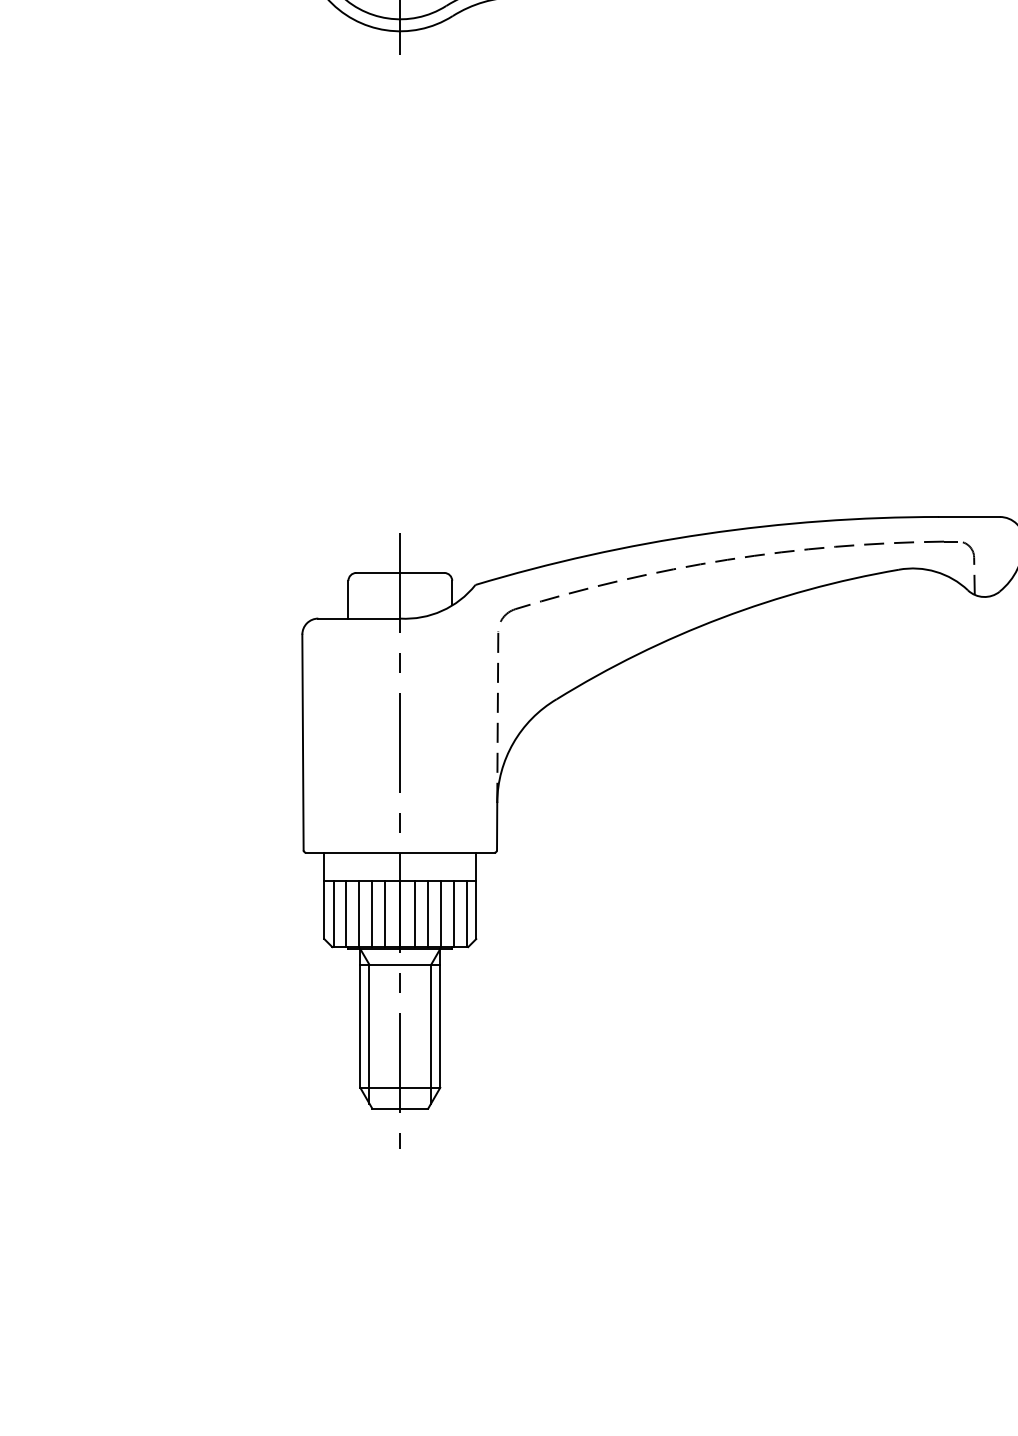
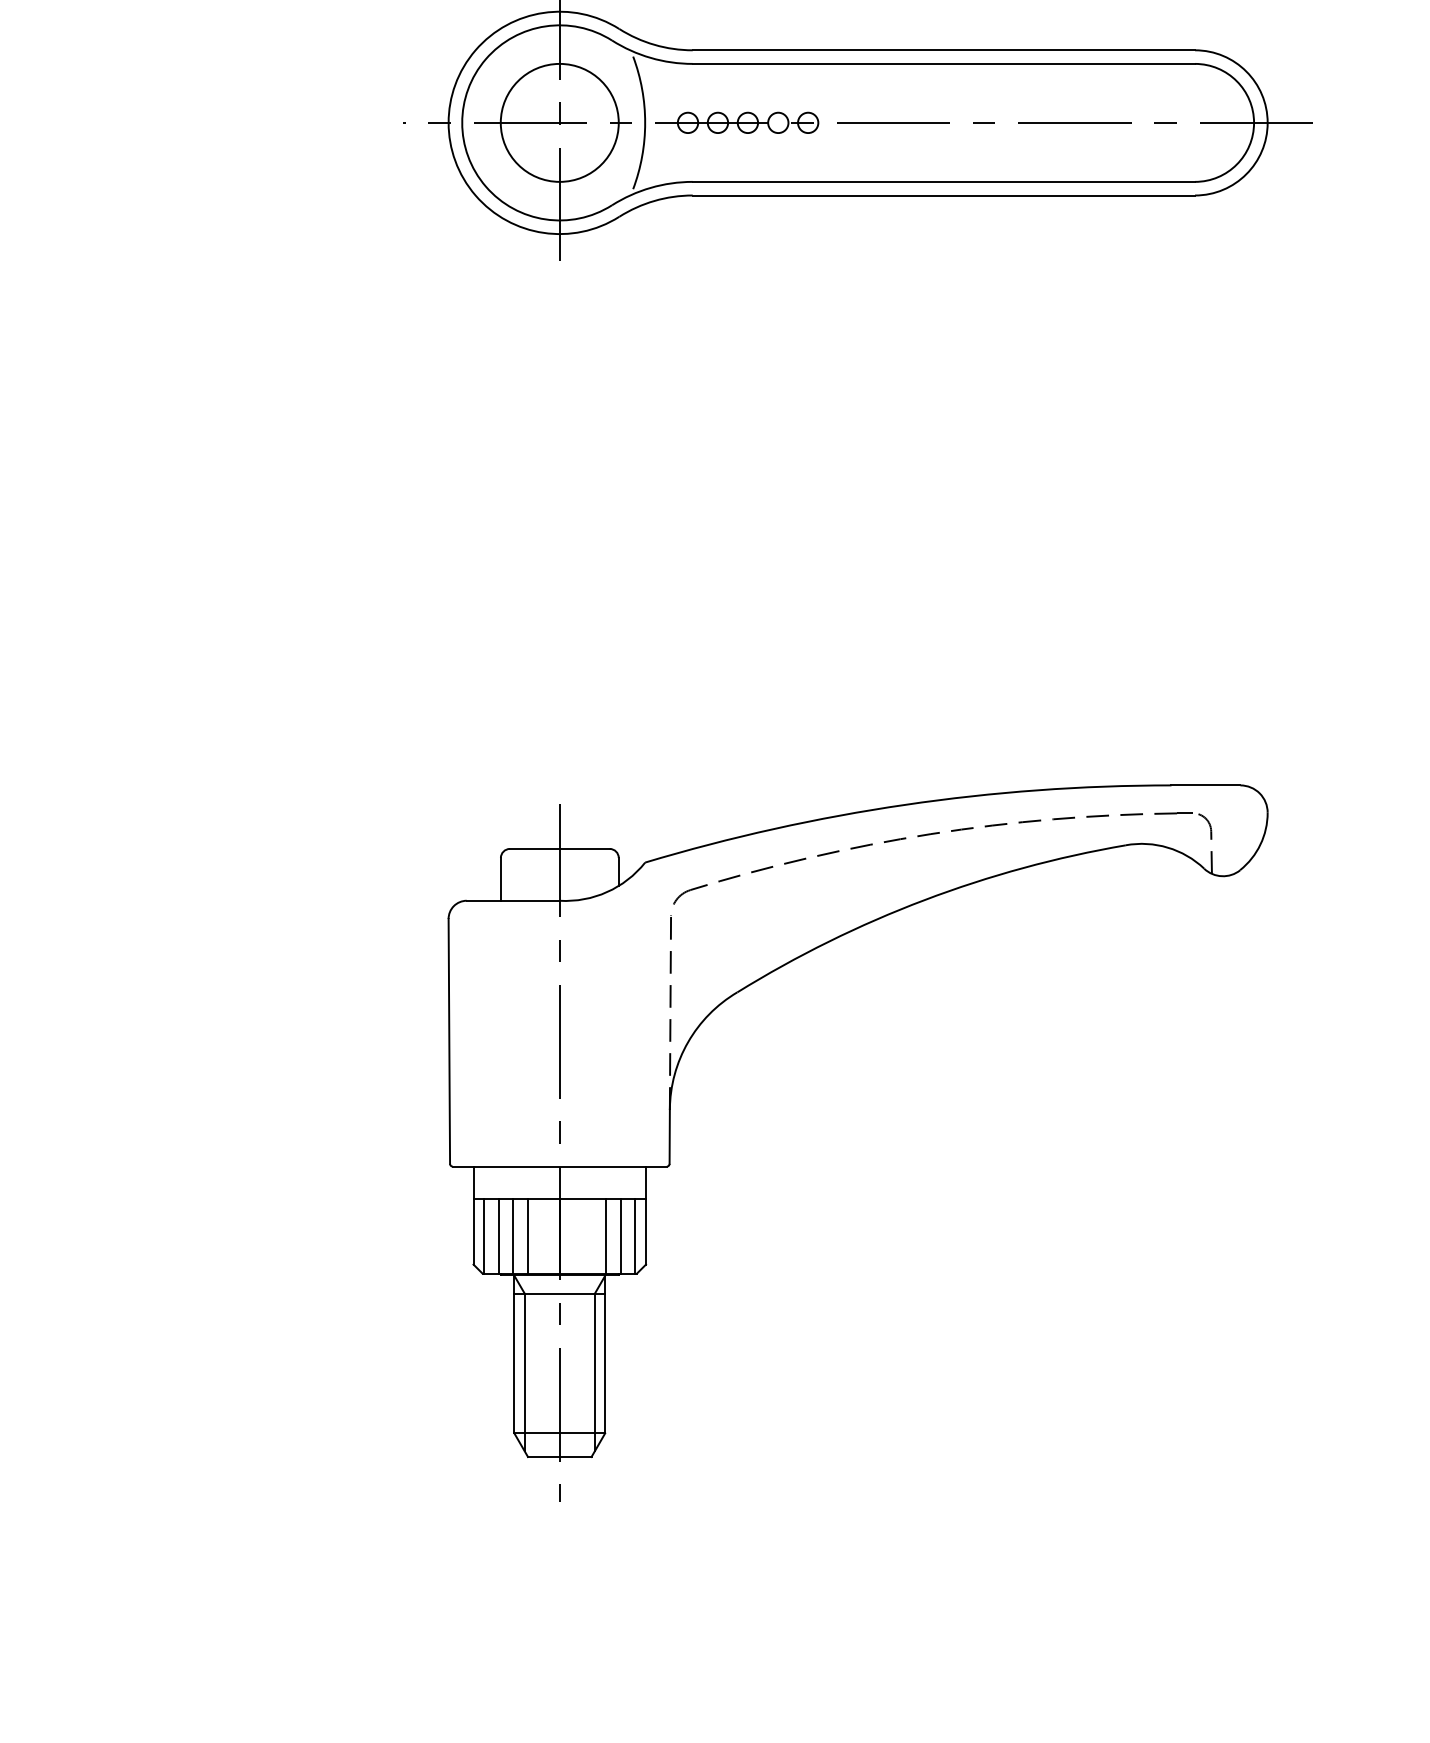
line: (385, 913) -> (542, 1235), removed
line: (415, 913) -> (576, 1235), removed
line: (428, 913) -> (591, 1235), removed

